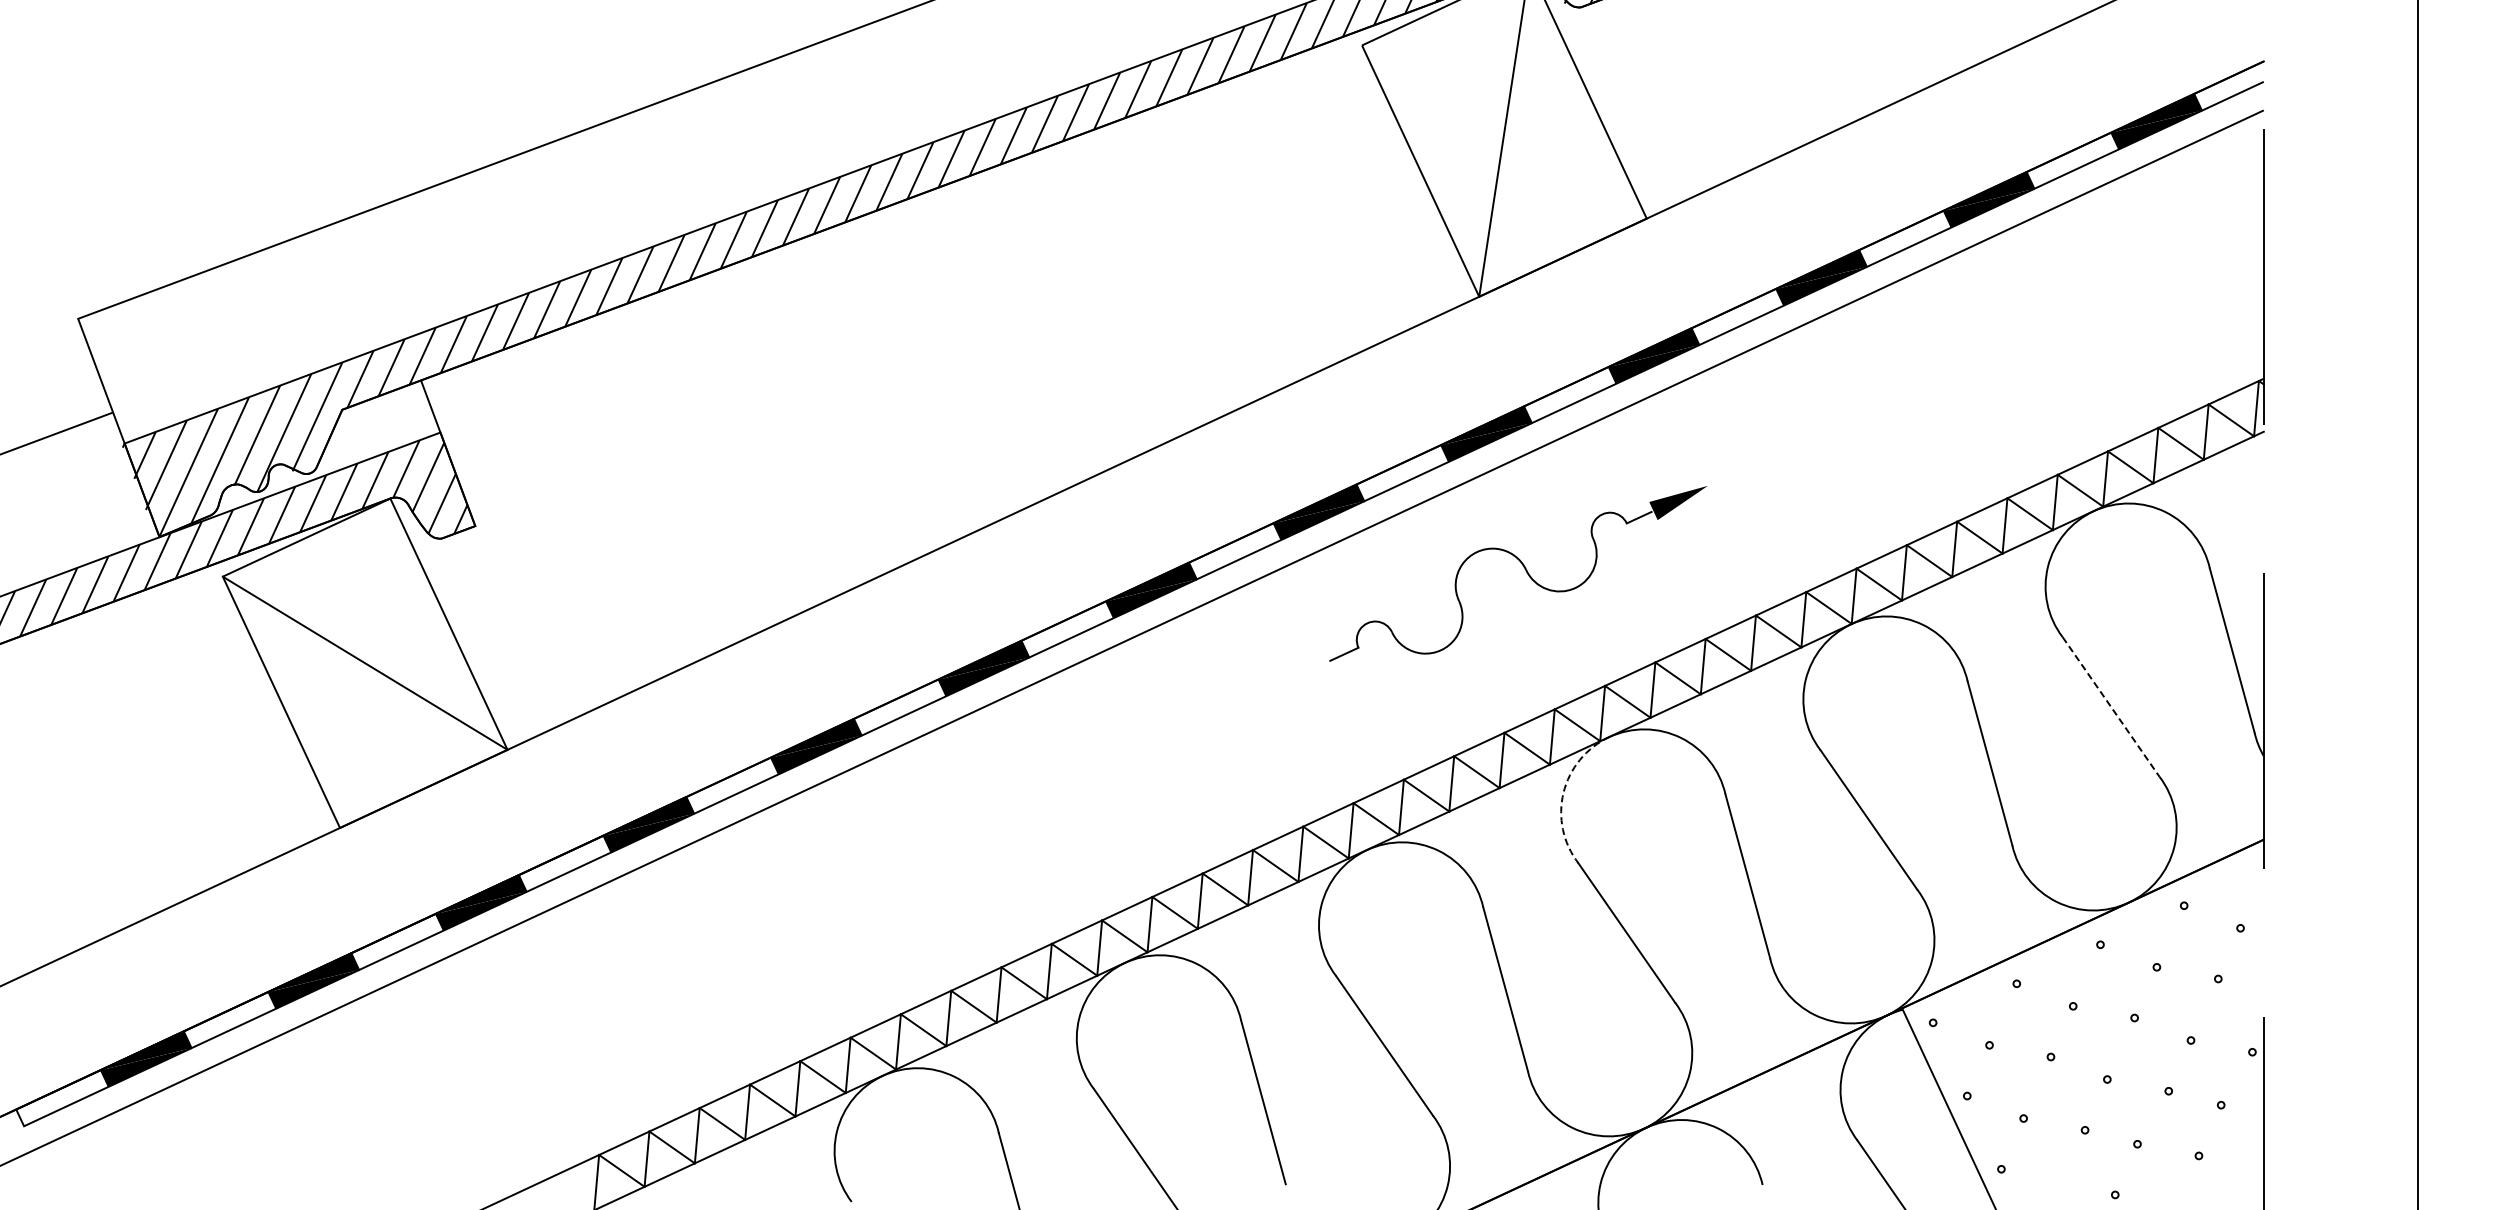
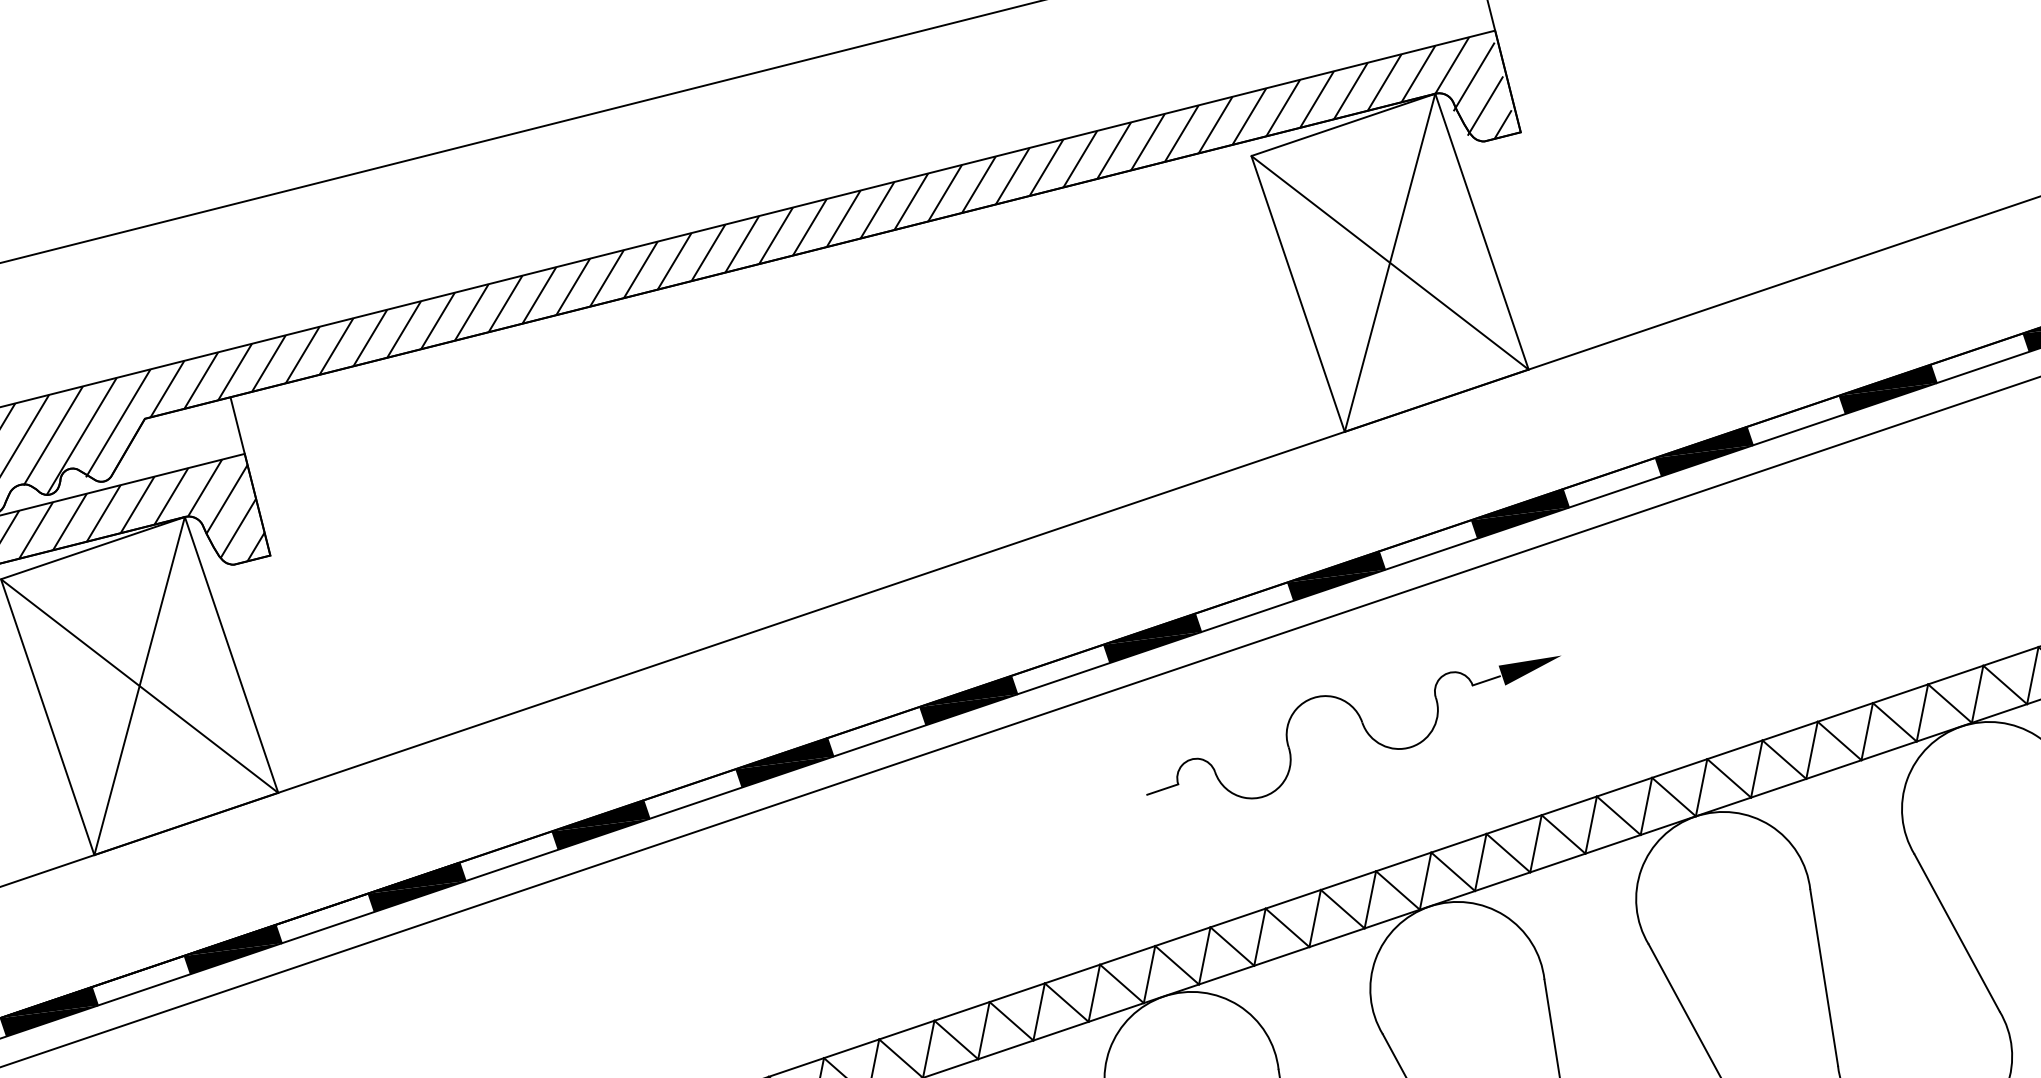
line: (1504, 131) -> (1390, 262), added
line: (365, 663) -> (139, 686), added
line: (2111, 707) -> (1957, 933), dashed -> solid
arc: (1563, 792) -> (1375, 959), dashed -> solid

